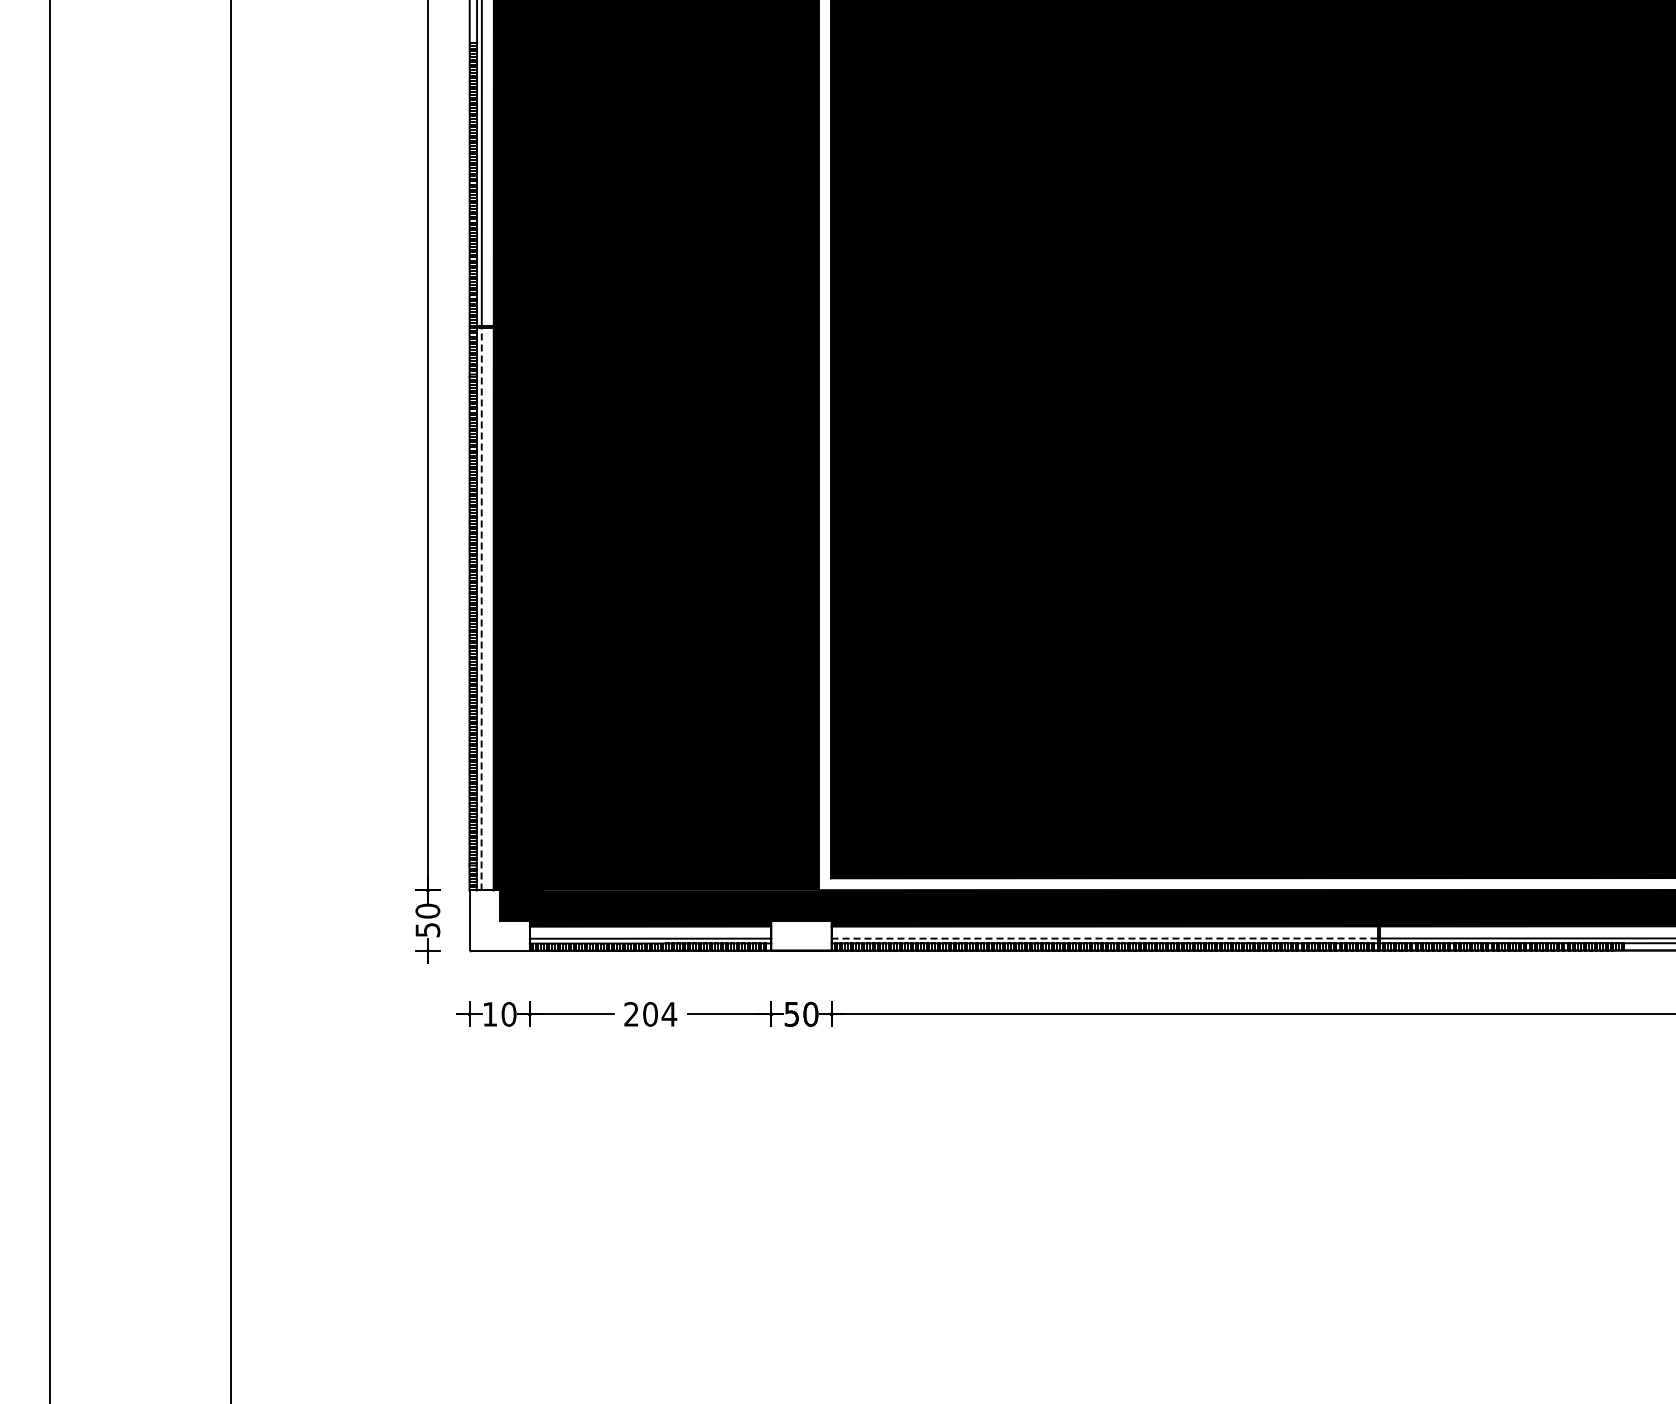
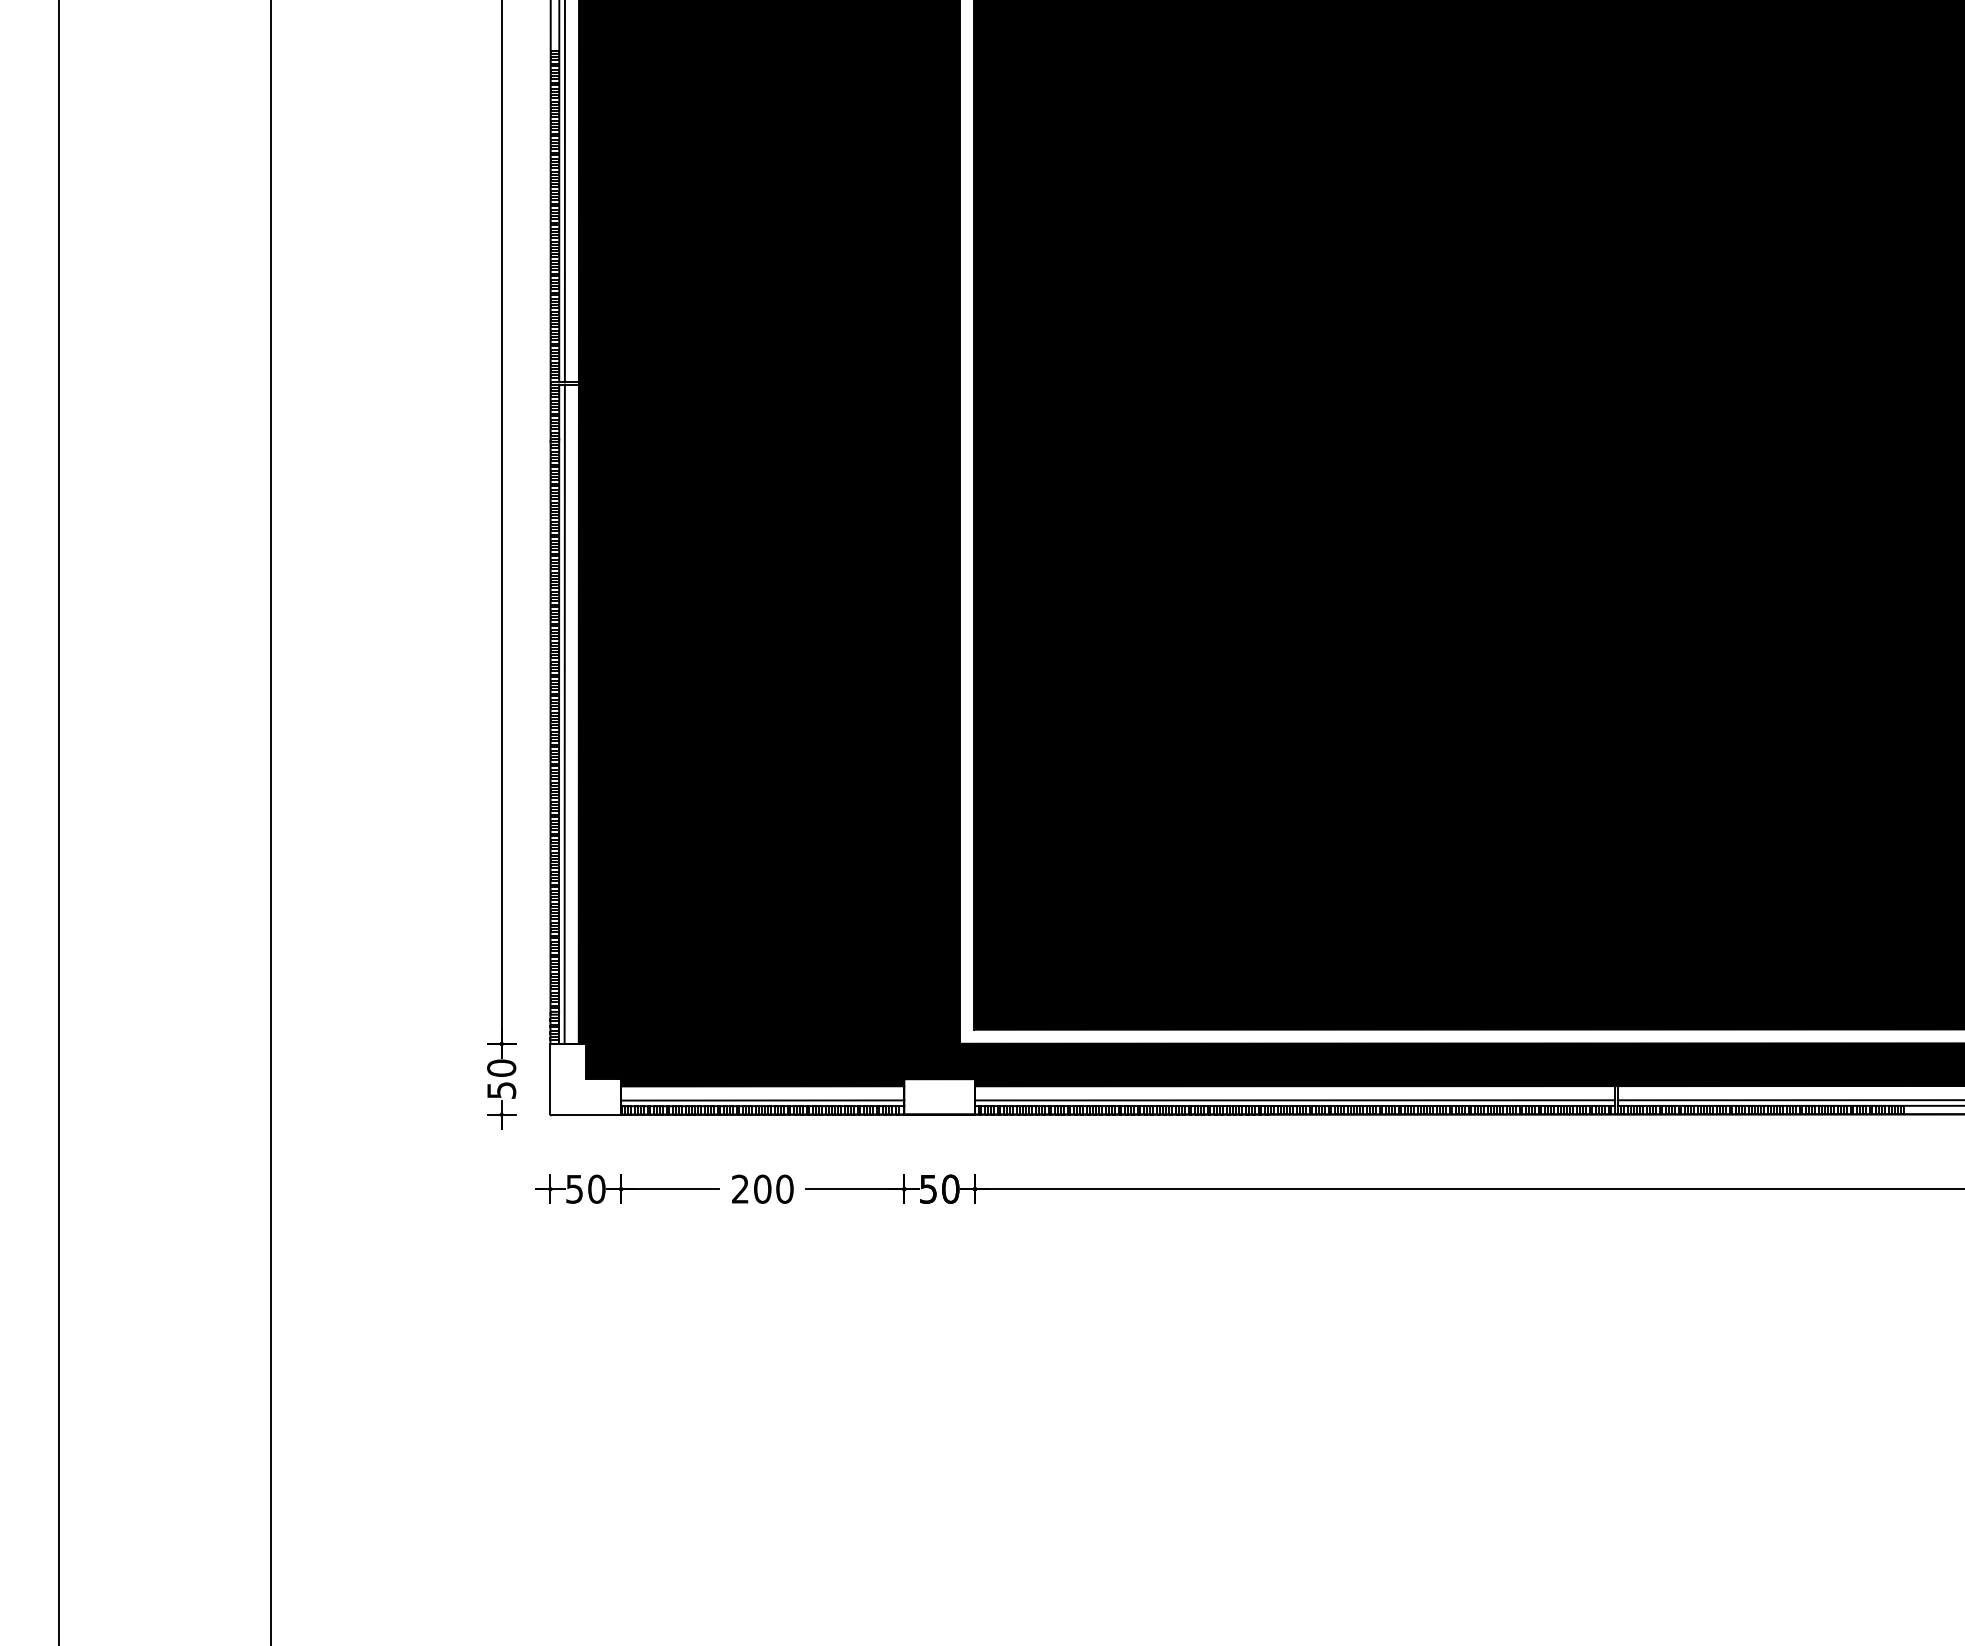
line: (481, 608) -> (564, 713), dashed -> solid
line: (1104, 938) -> (1294, 1100), dashed -> solid
text: (489, 1014) -> (573, 1189), 10 -> 50
text: (669, 1014) -> (784, 1189), 204 -> 200

